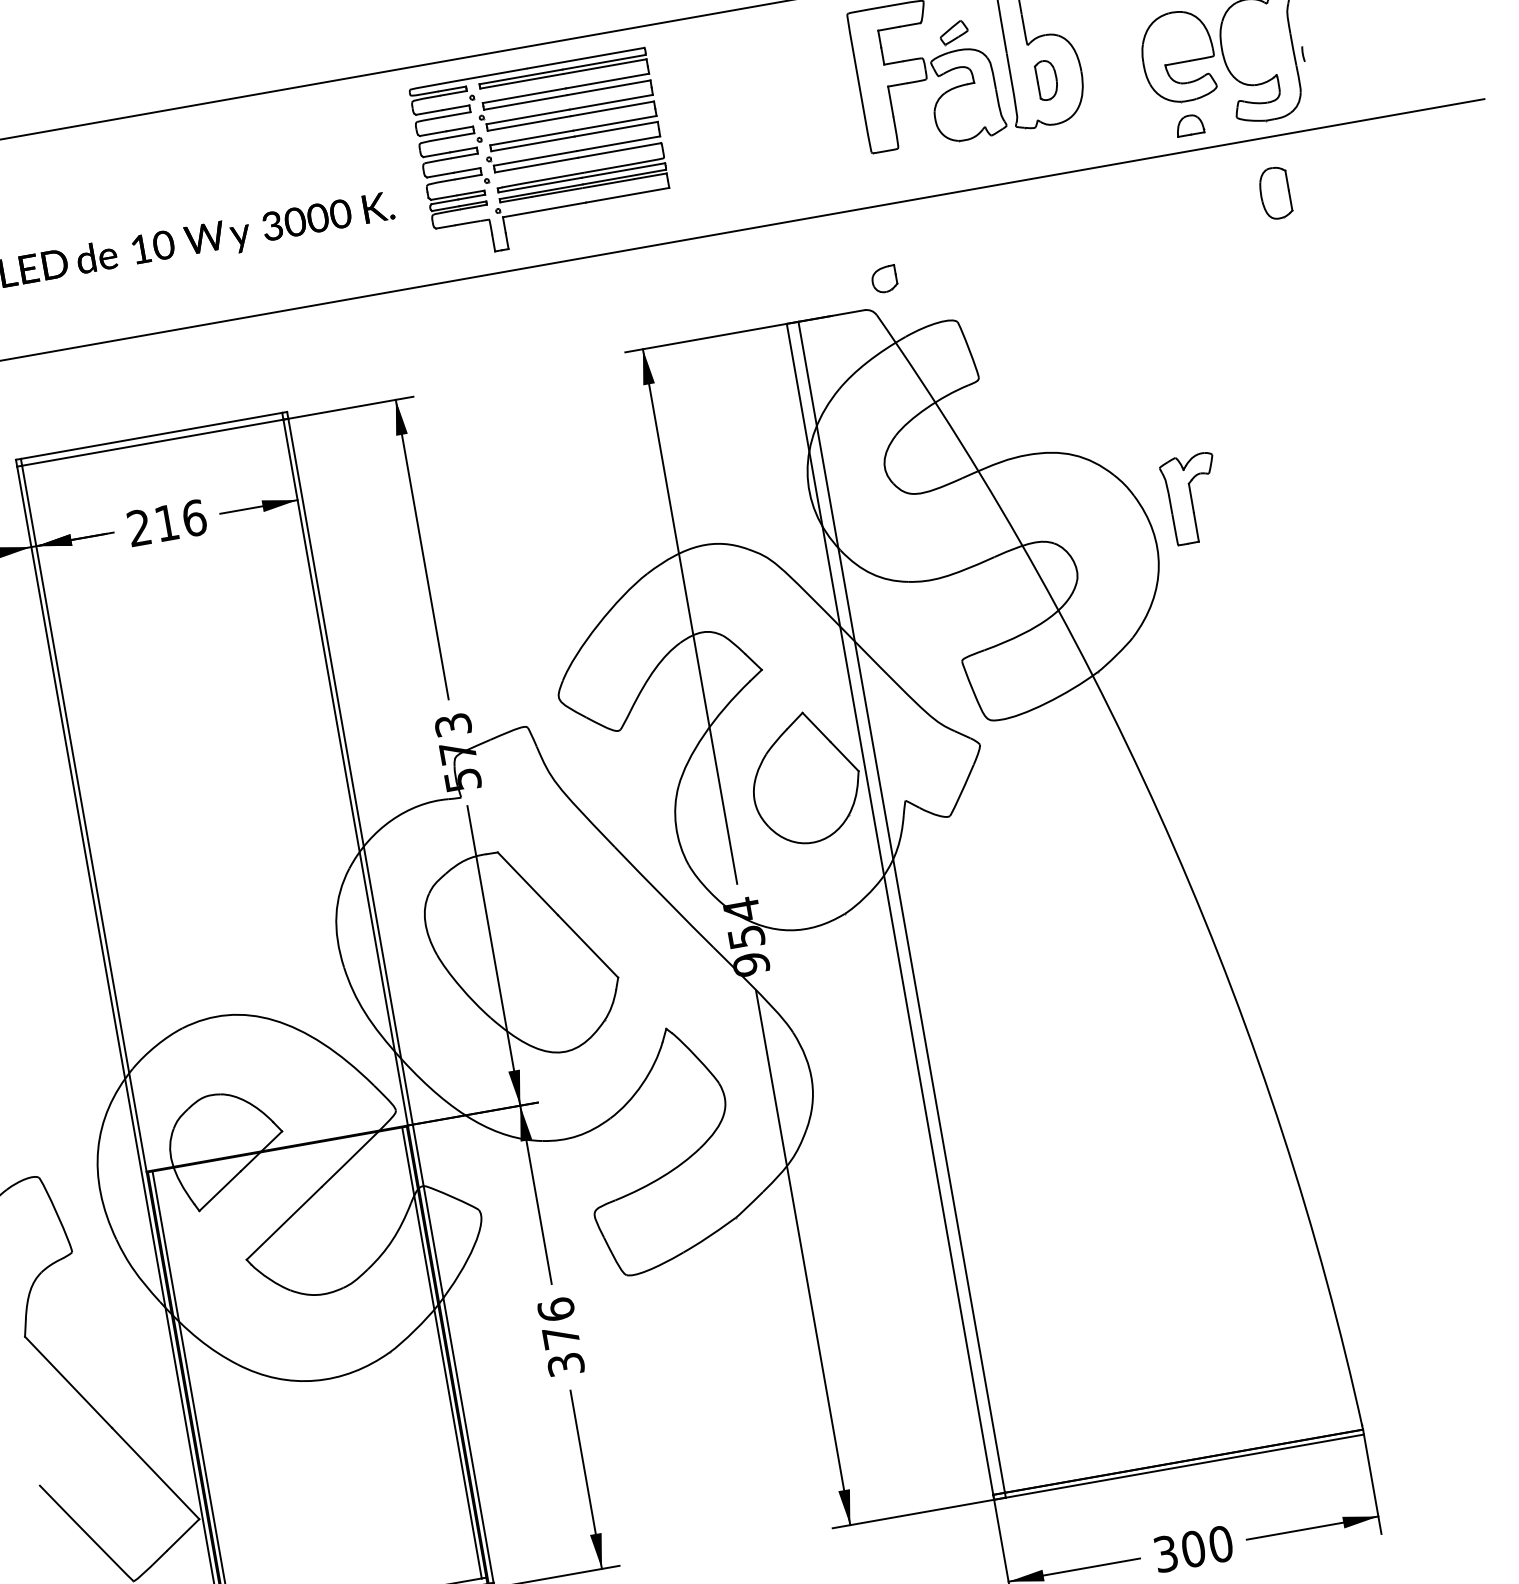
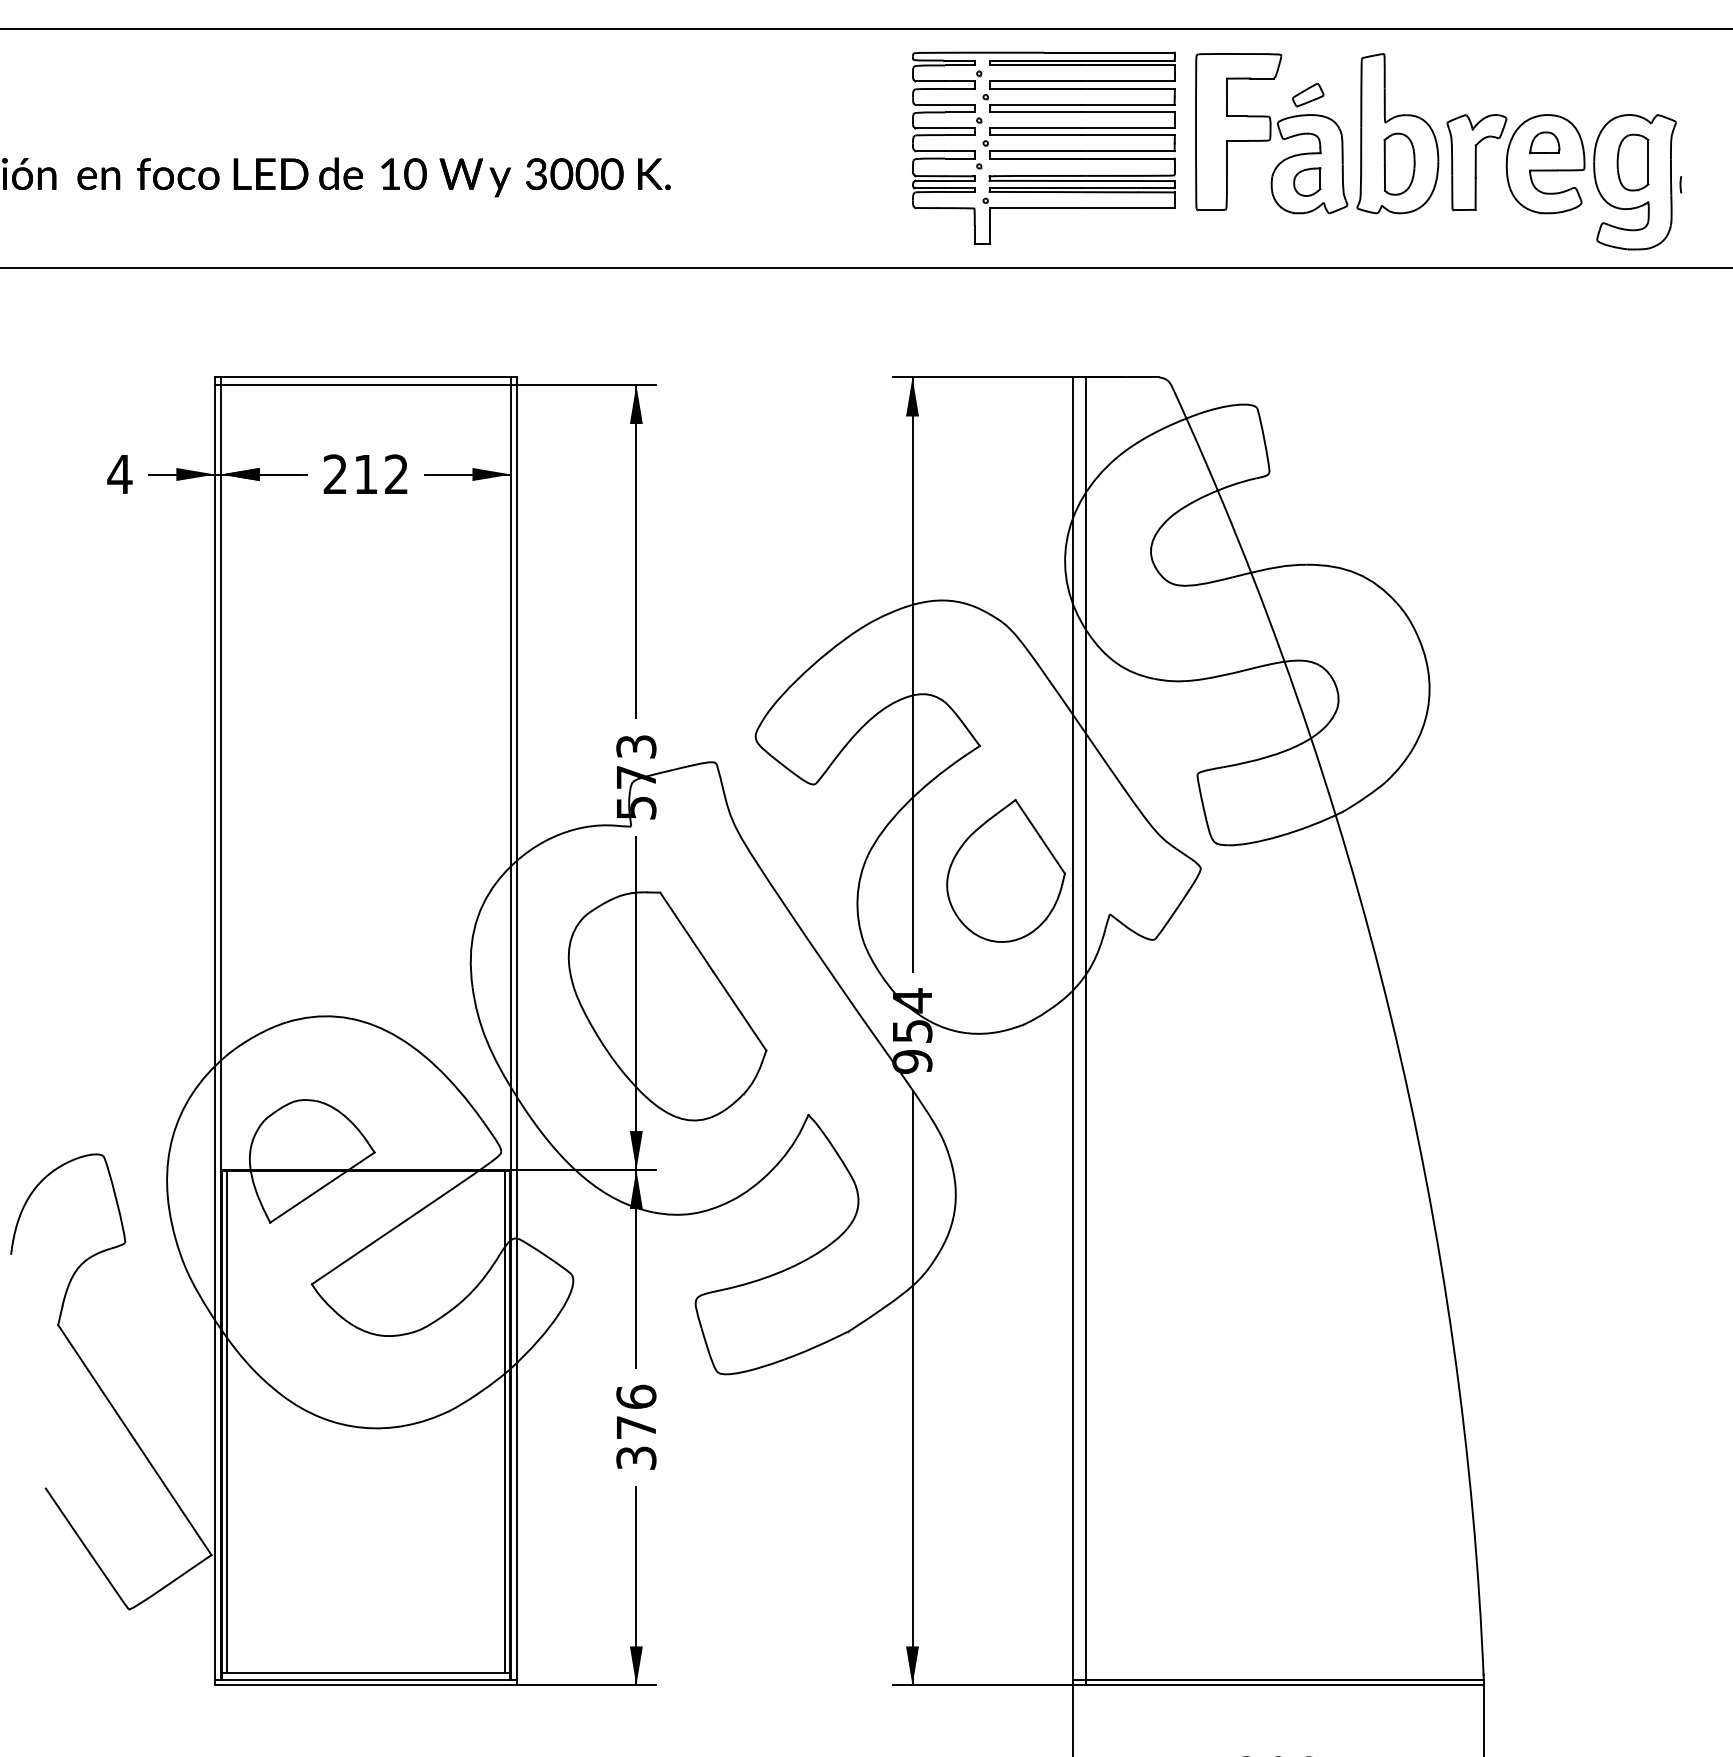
part: (1046, 79) -> (1399, 163), size x1.43
part: (1189, 124) -> (1544, 142), moved
part: (541, 153) -> (1043, 147), moved
part: (1274, 193) -> (1632, 162), moved
part: (884, 278) -> (1307, 181), moved
part: (1192, 499) -> (1476, 162), moved
text: (194, 518) -> (396, 474), 216 -> 212

